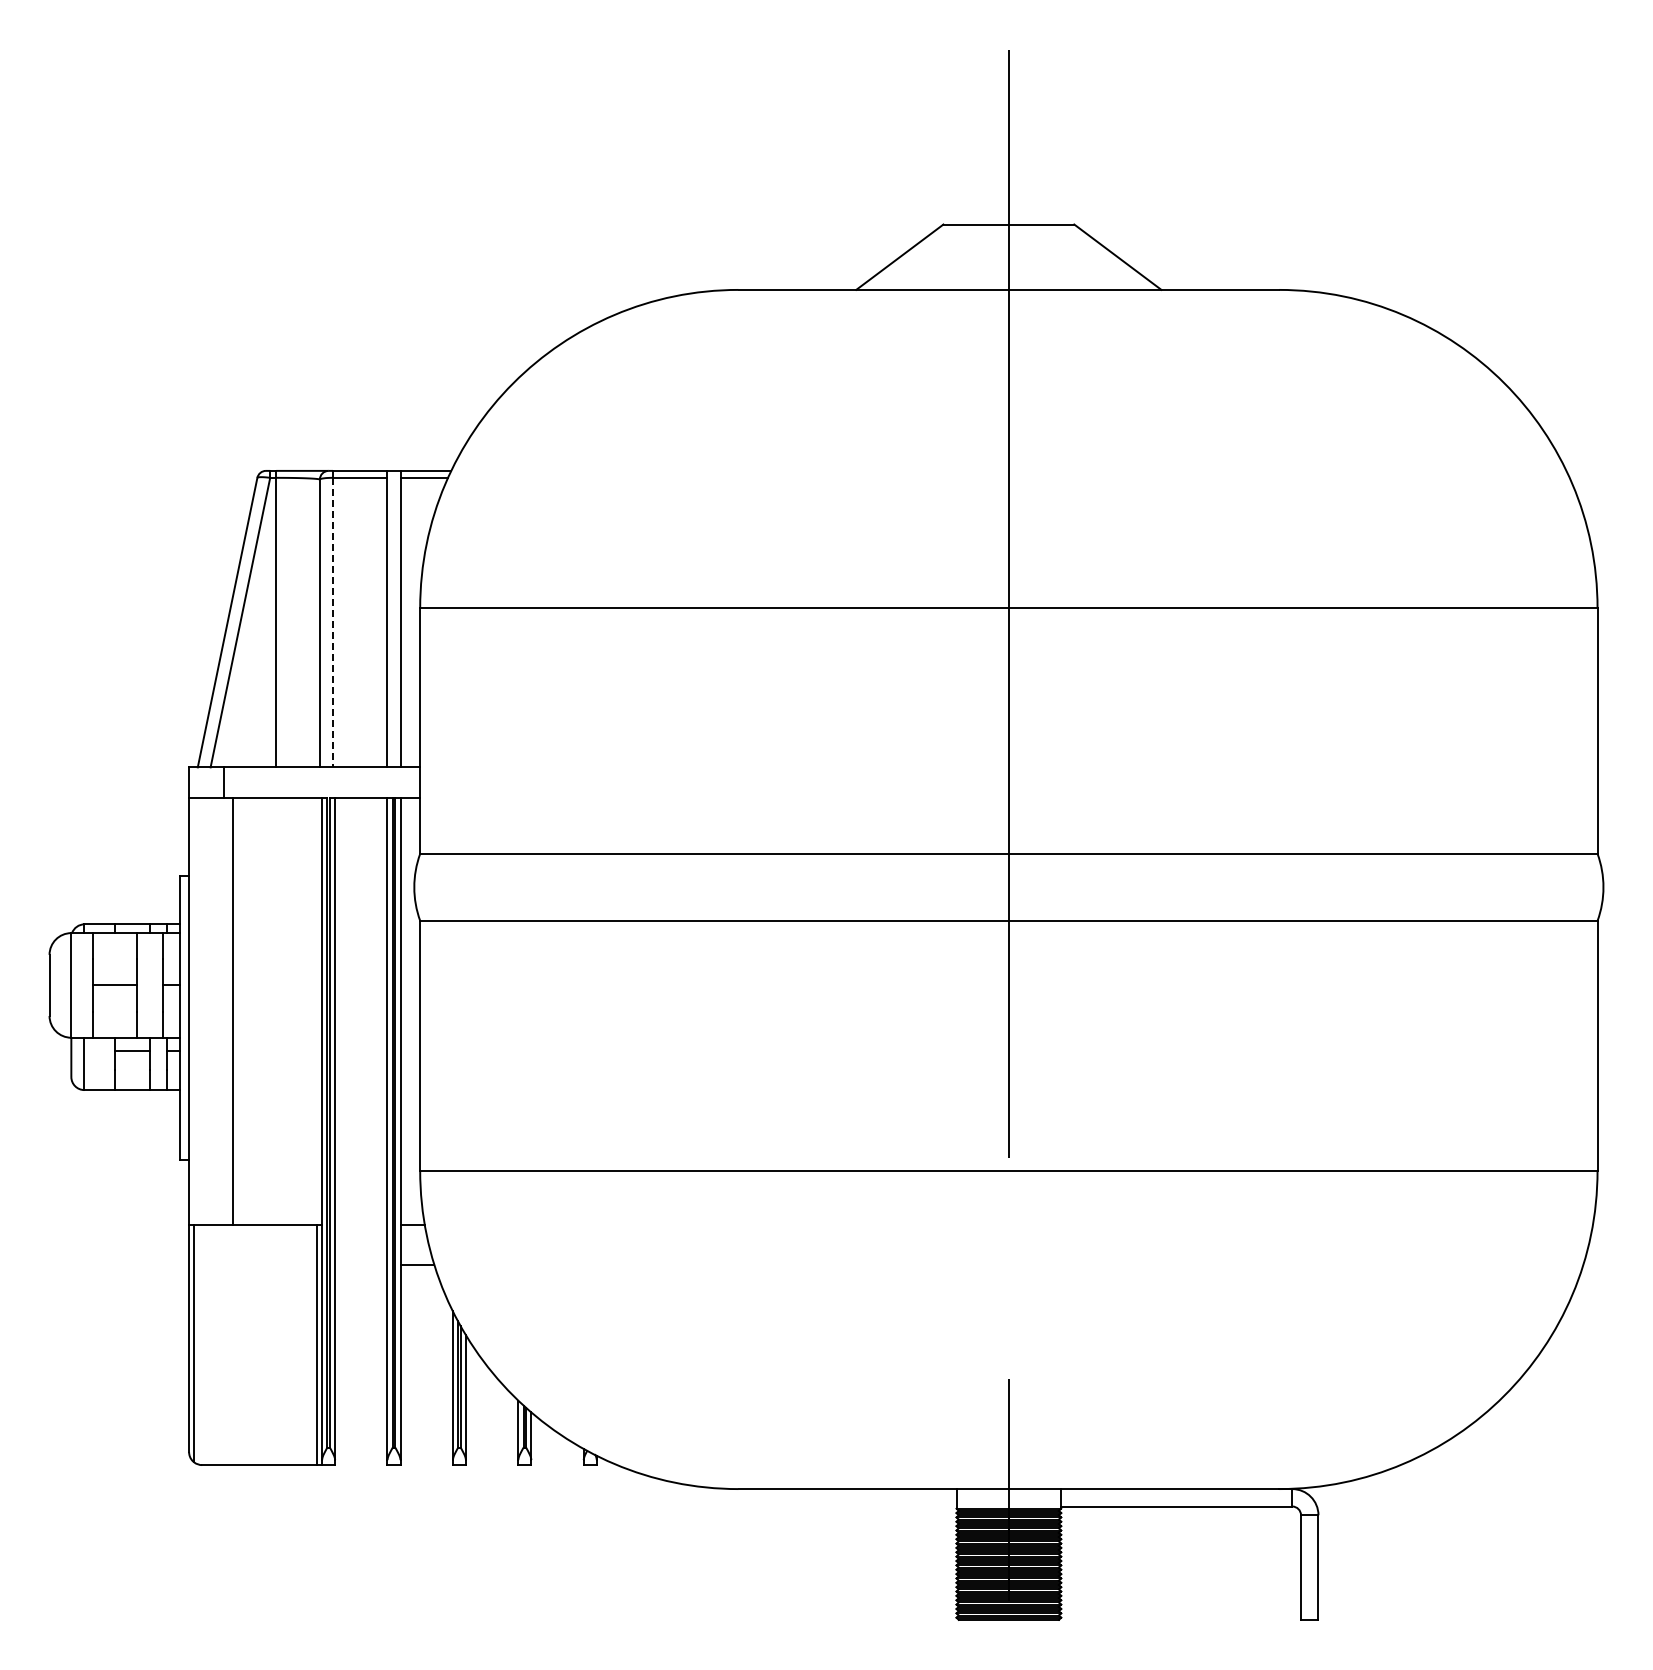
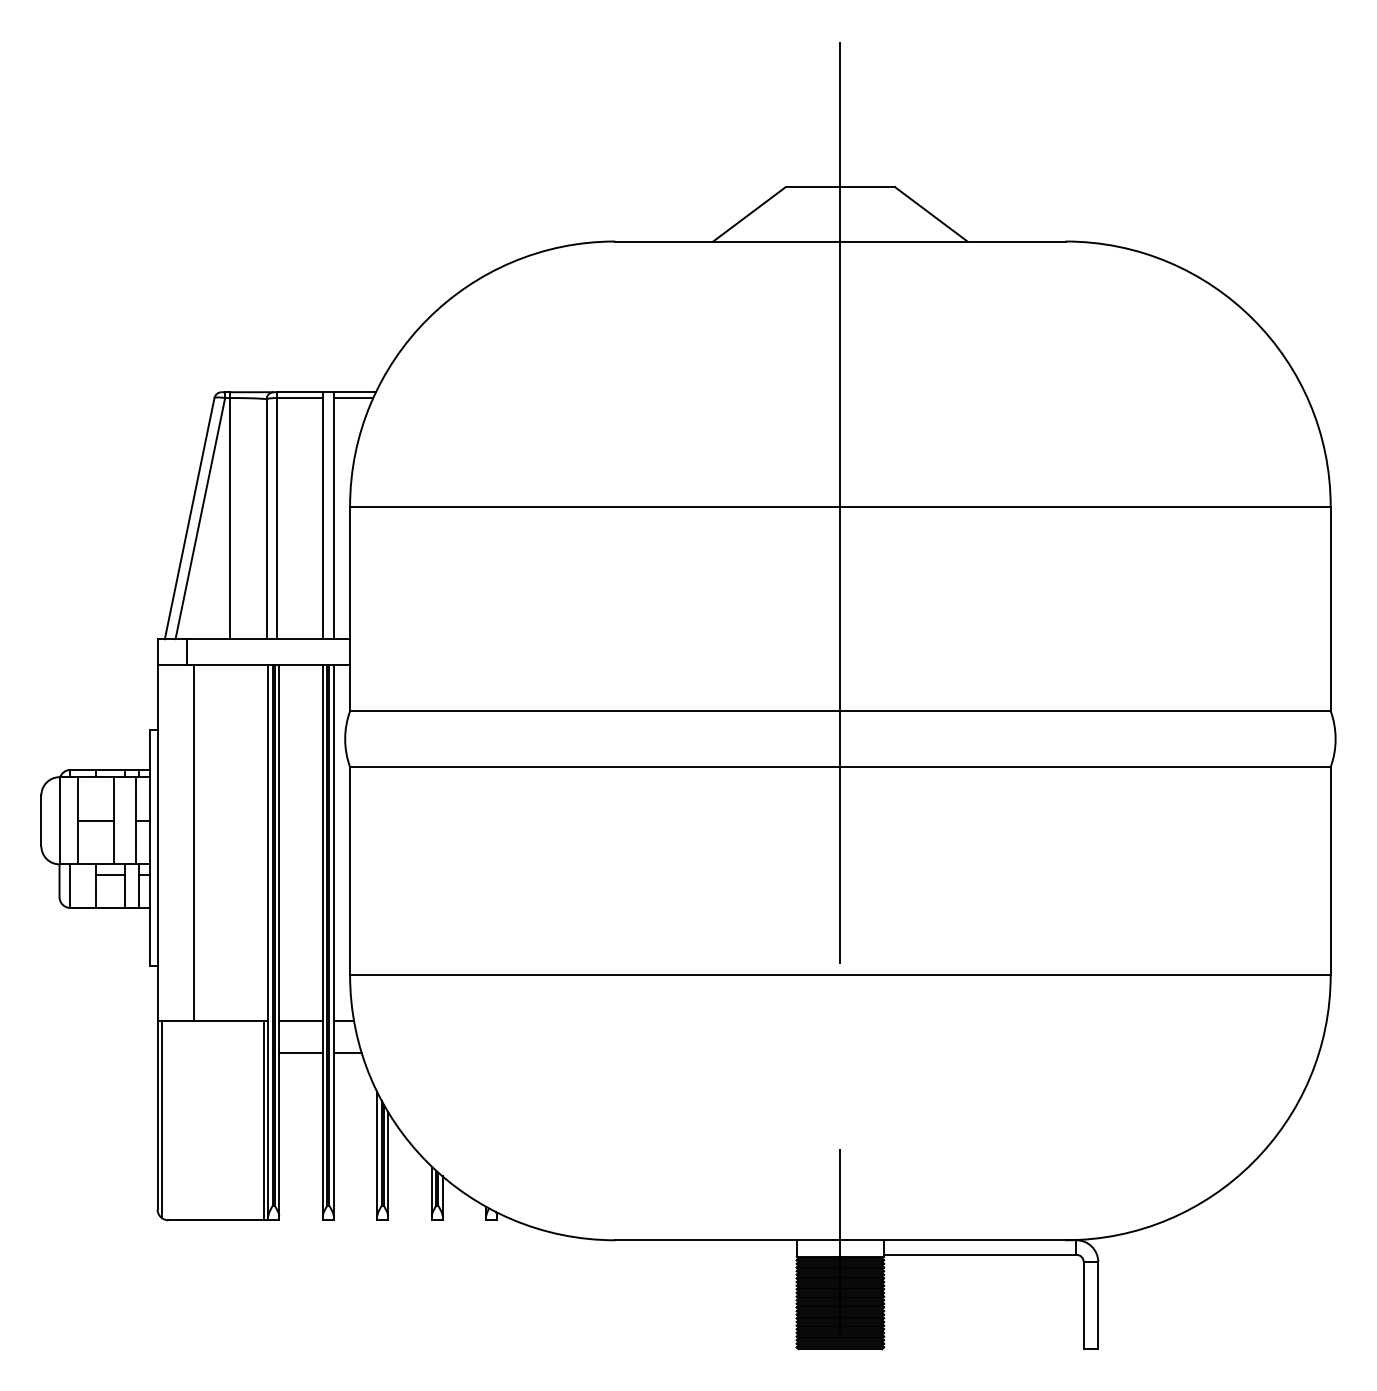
line: (332, 622) -> (277, 518), dashed -> solid
line: (361, 1225) -> (301, 1020), added
line: (361, 1264) -> (301, 1053), added

